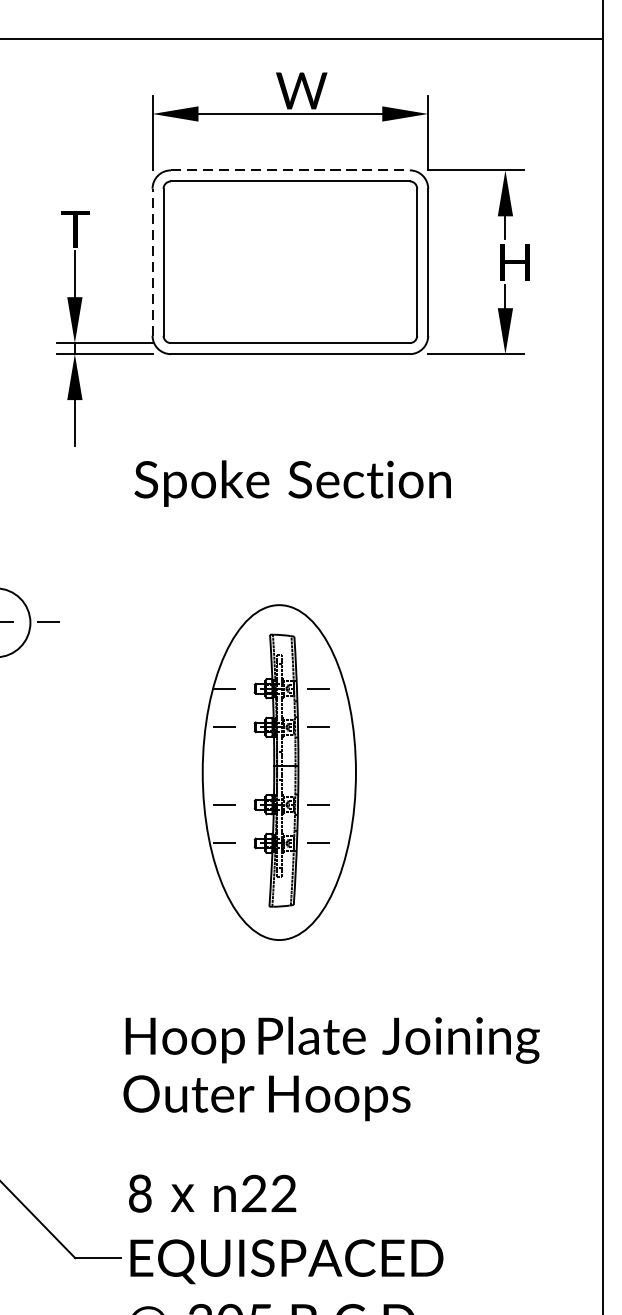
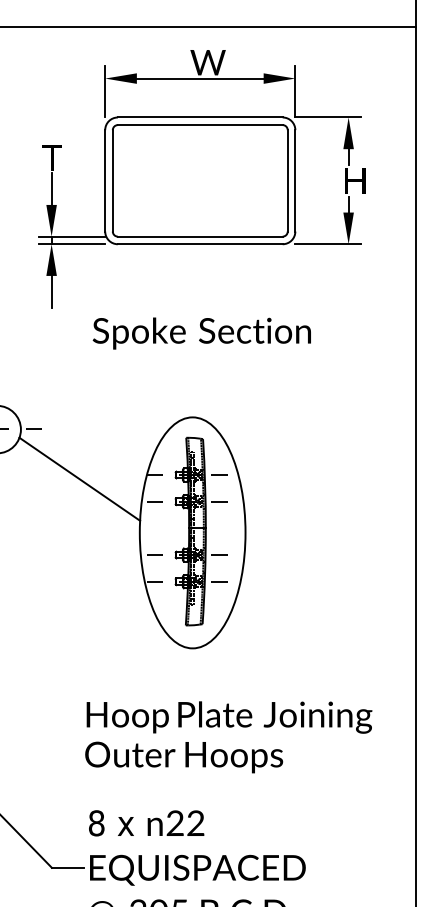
line: (290, 170) -> (200, 117), dashed -> solid
line: (152, 261) -> (105, 180), dashed -> solid
line: (115, 693) -> (79, 478), added

